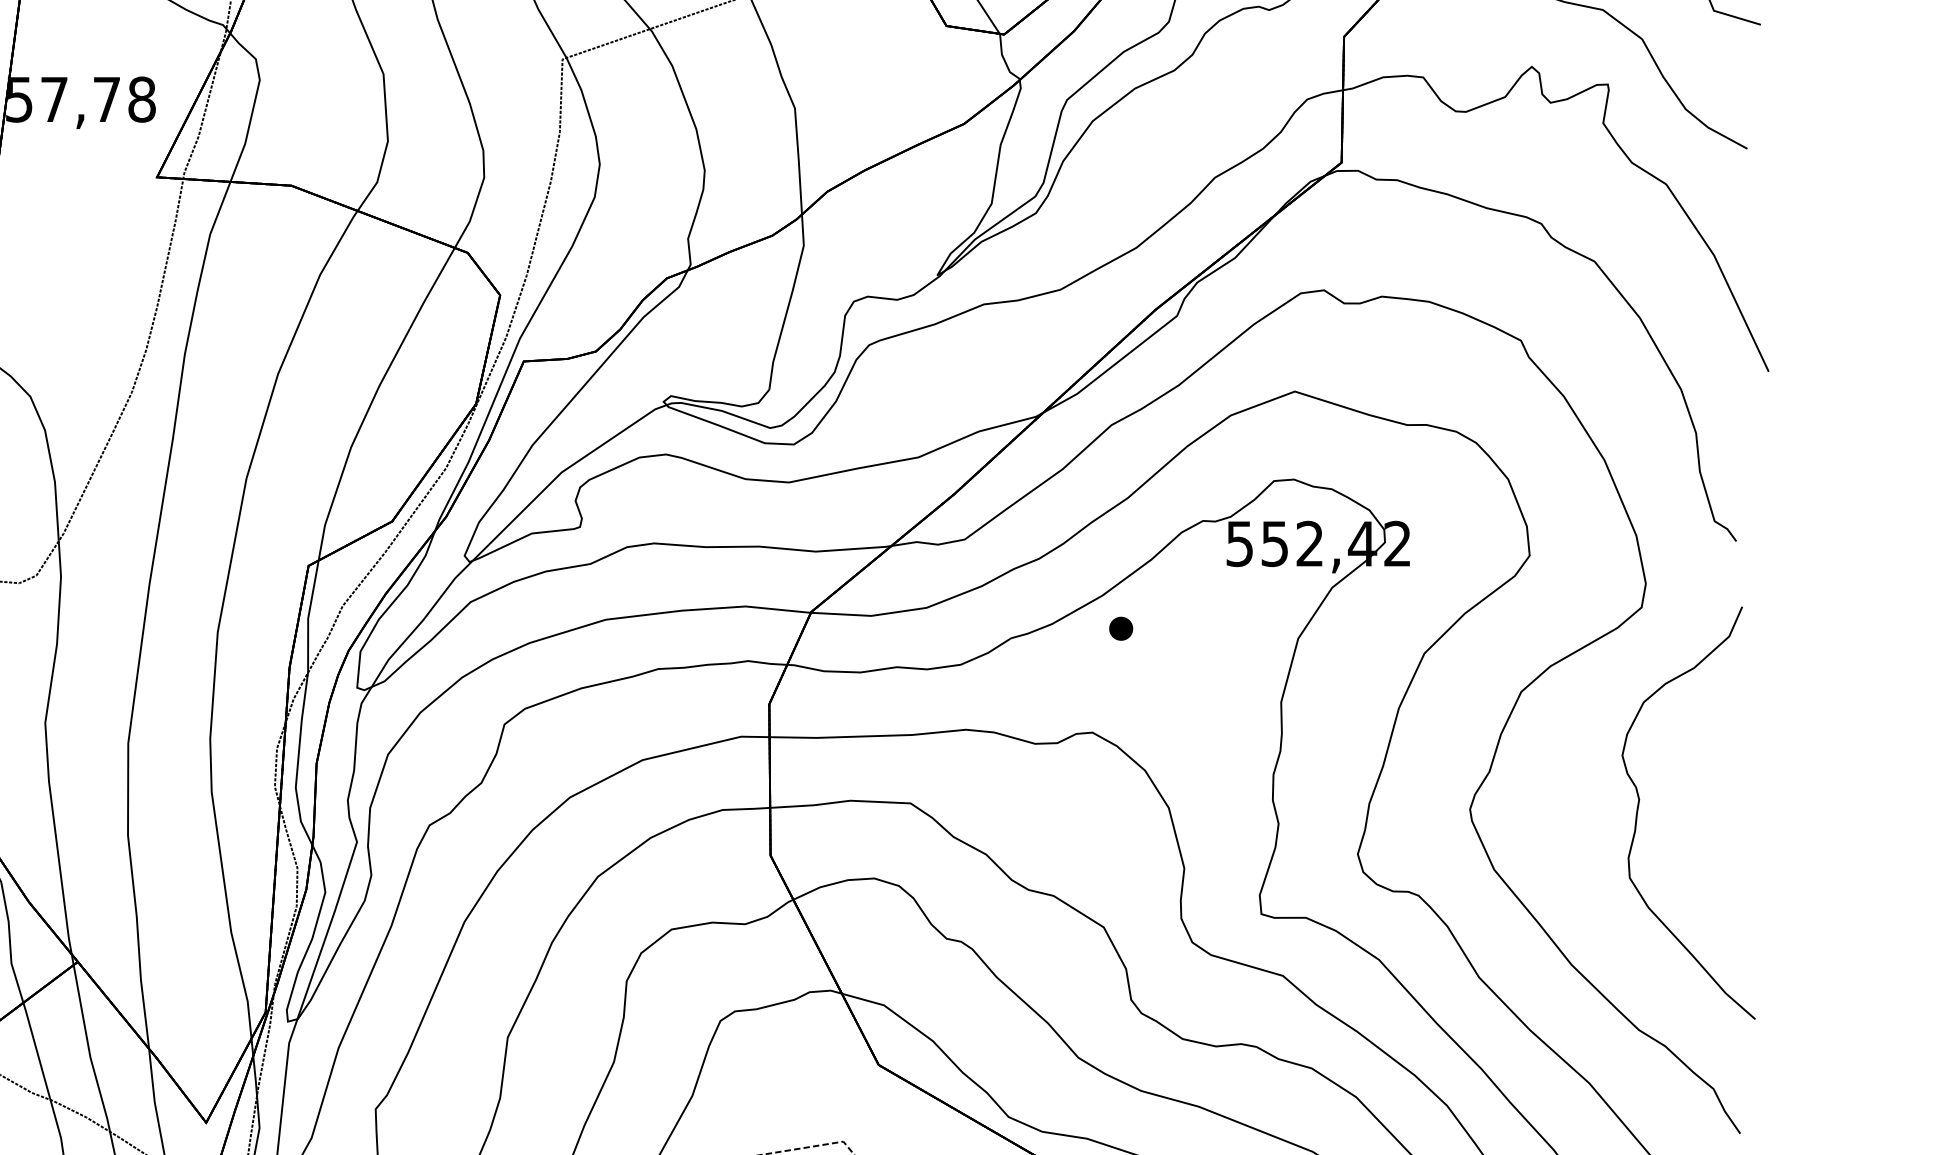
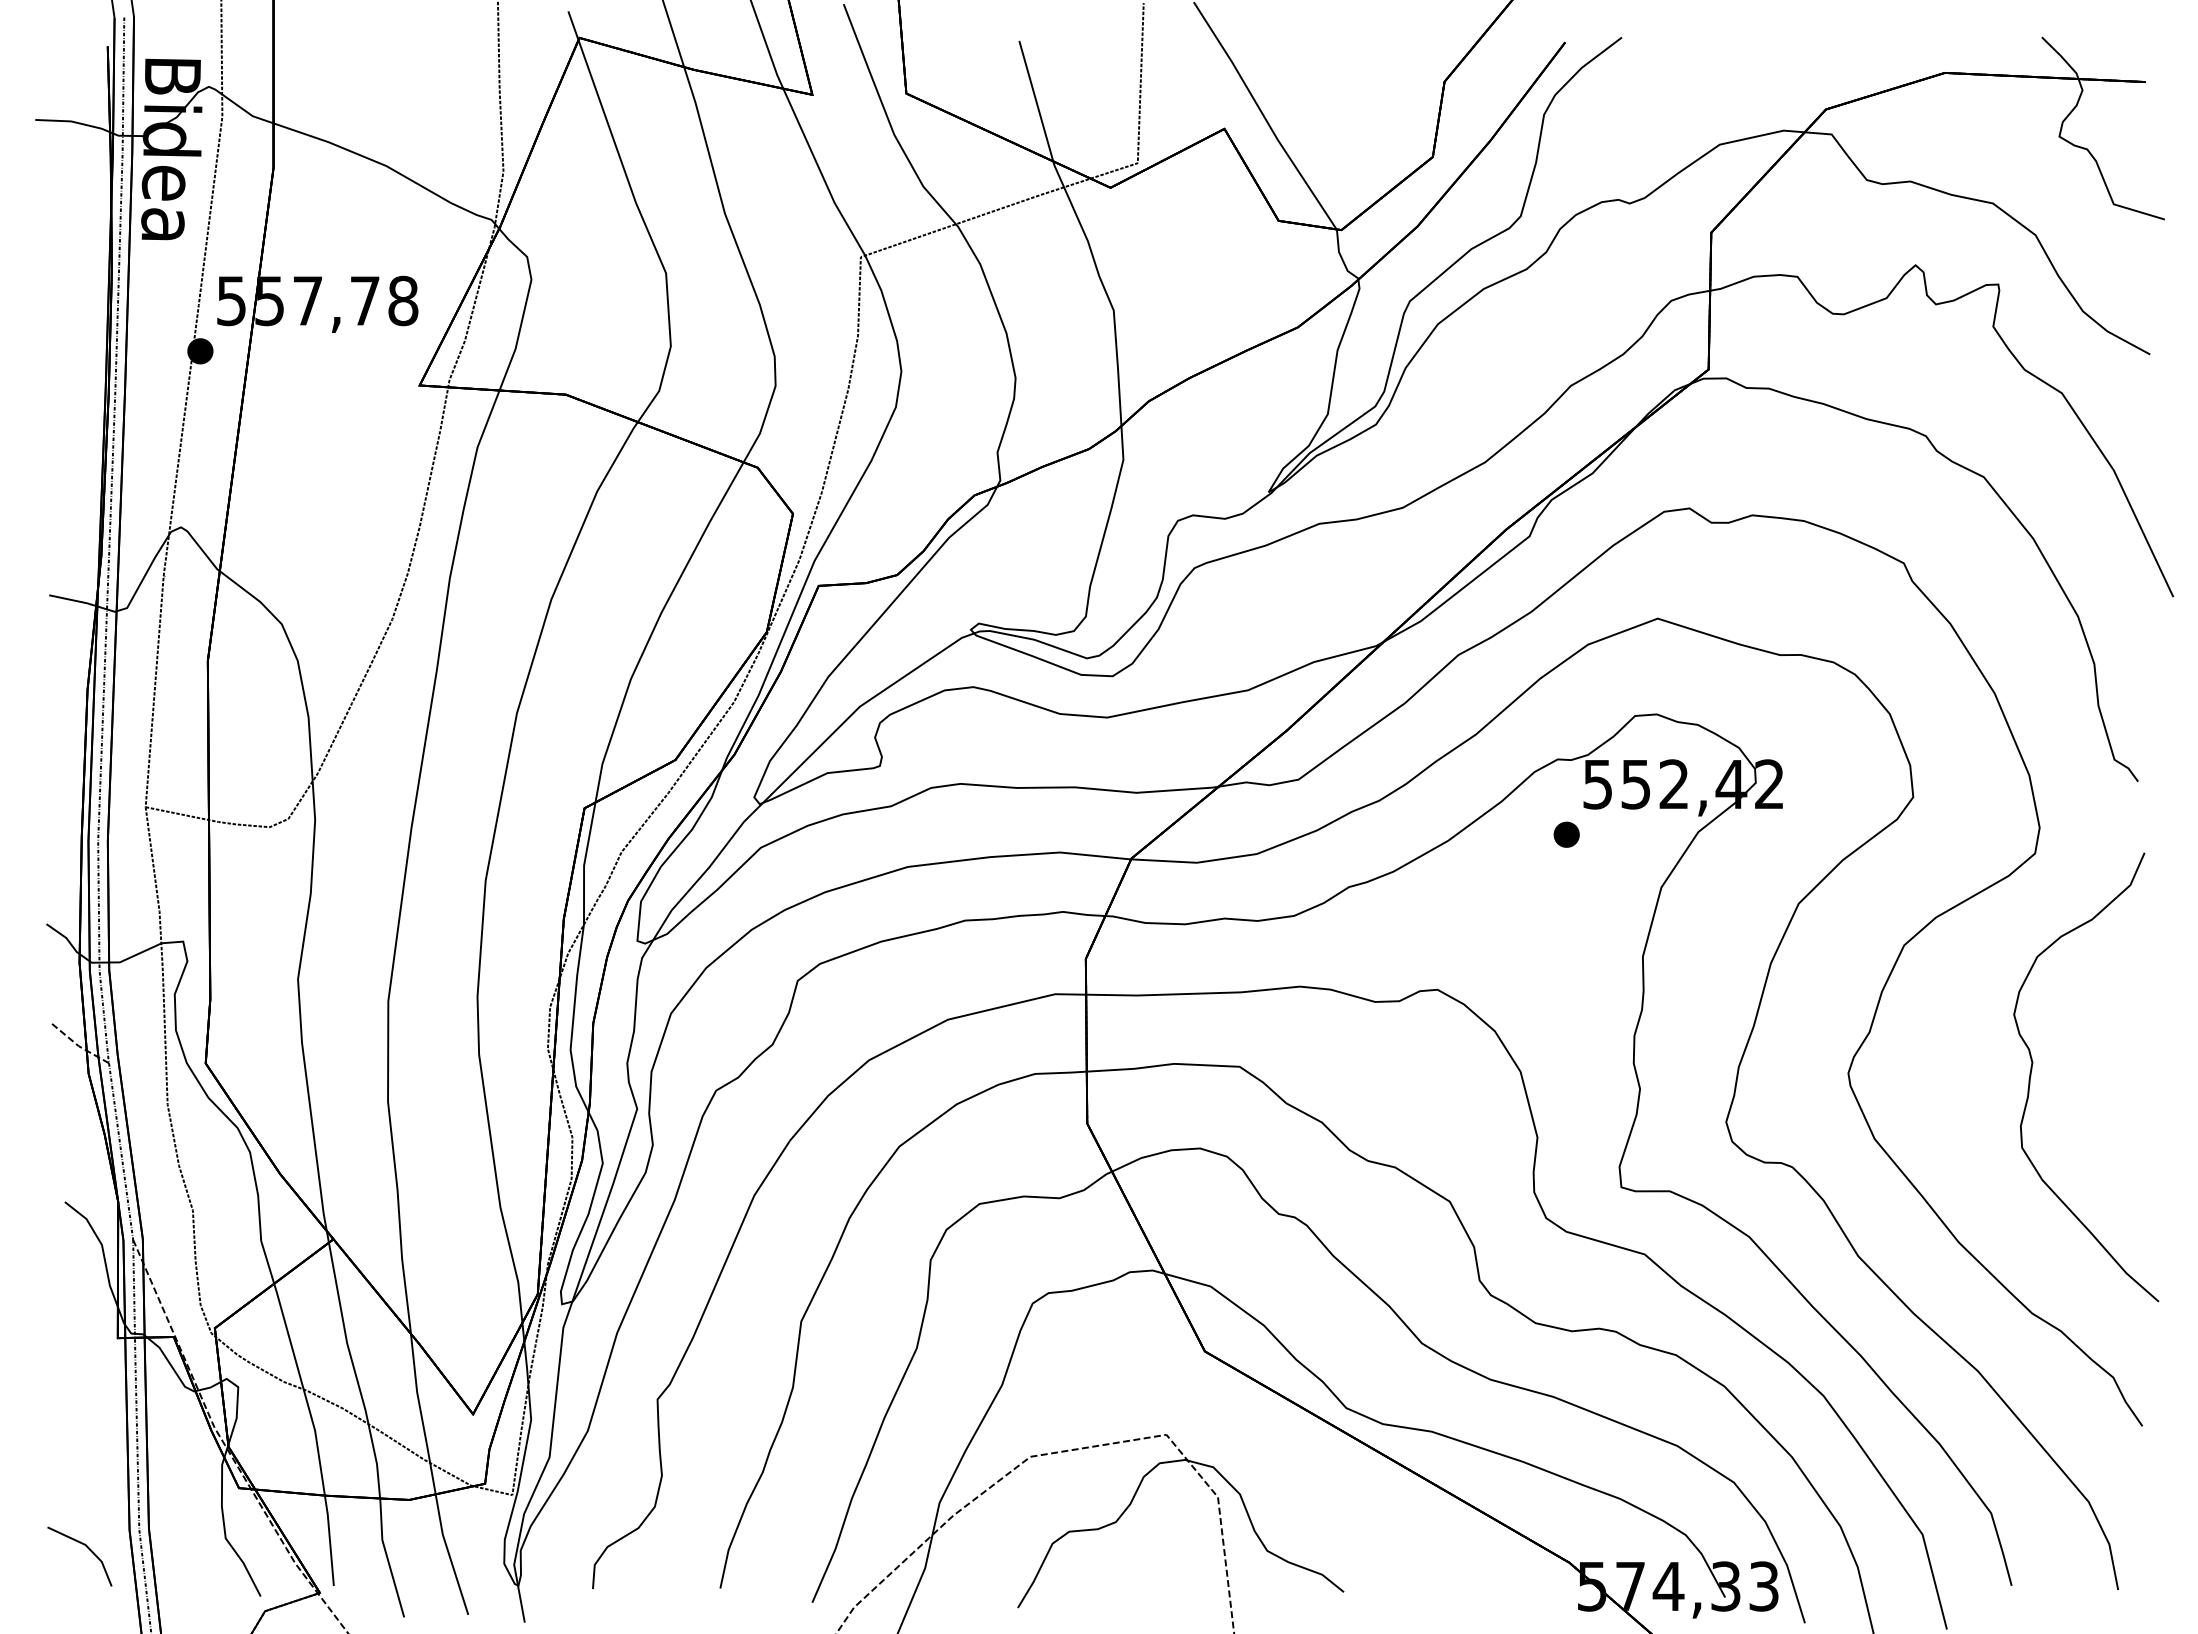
part: (1120, 628) -> (1566, 834), moved

